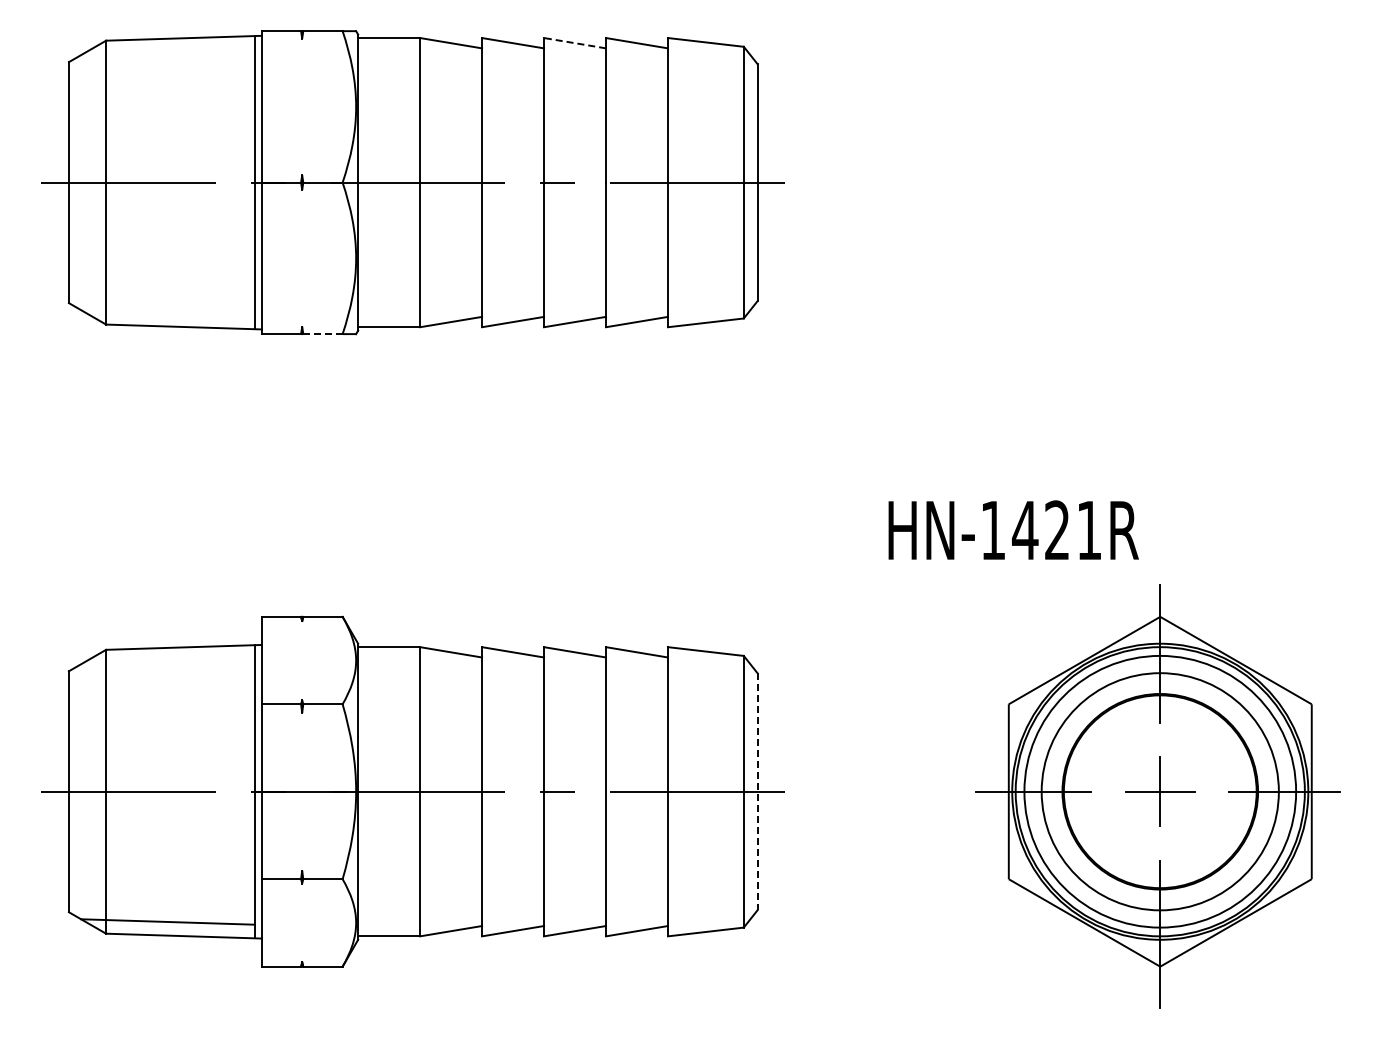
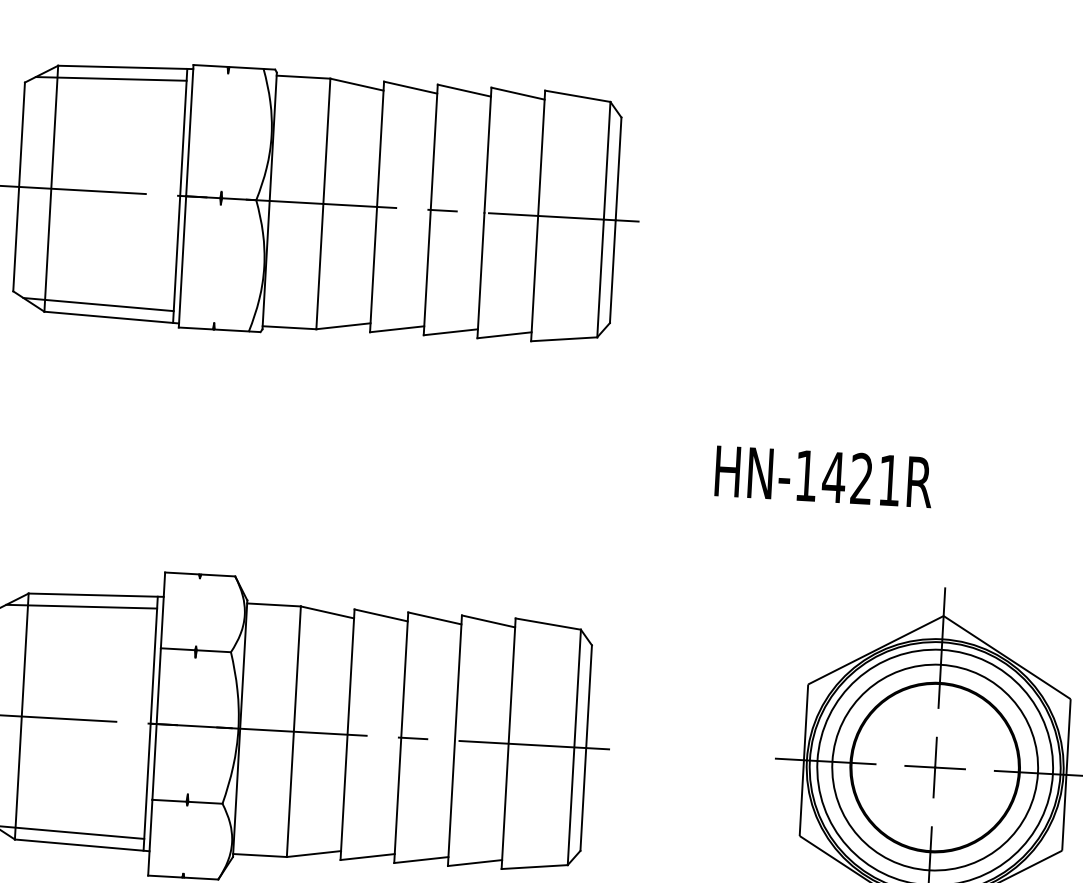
line: (574, 43) -> (463, 90), dashed -> solid
line: (167, 52) -> (110, 78), added
line: (167, 312) -> (98, 304), added
line: (322, 334) -> (231, 330), dashed -> solid
text: (1013, 529) -> (823, 476), moved
line: (167, 661) -> (81, 606), added
line: (757, 791) -> (586, 747), dashed -> solid

